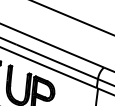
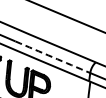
arc: (56, 62) -> (52, 57), solid -> dashed

